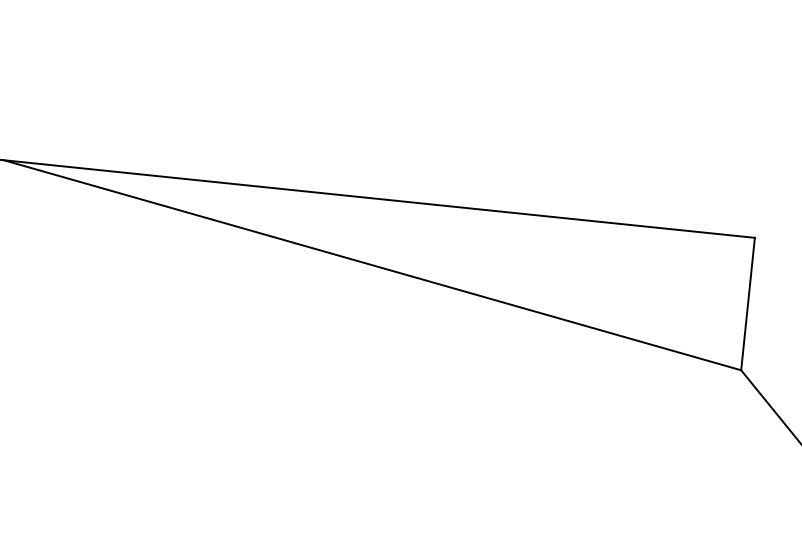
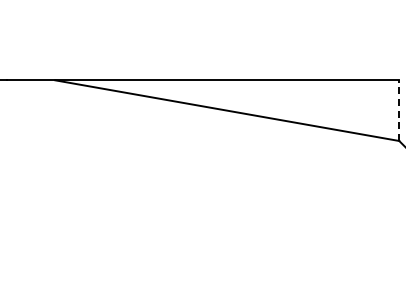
line: (748, 303) -> (399, 110), solid -> dashed

